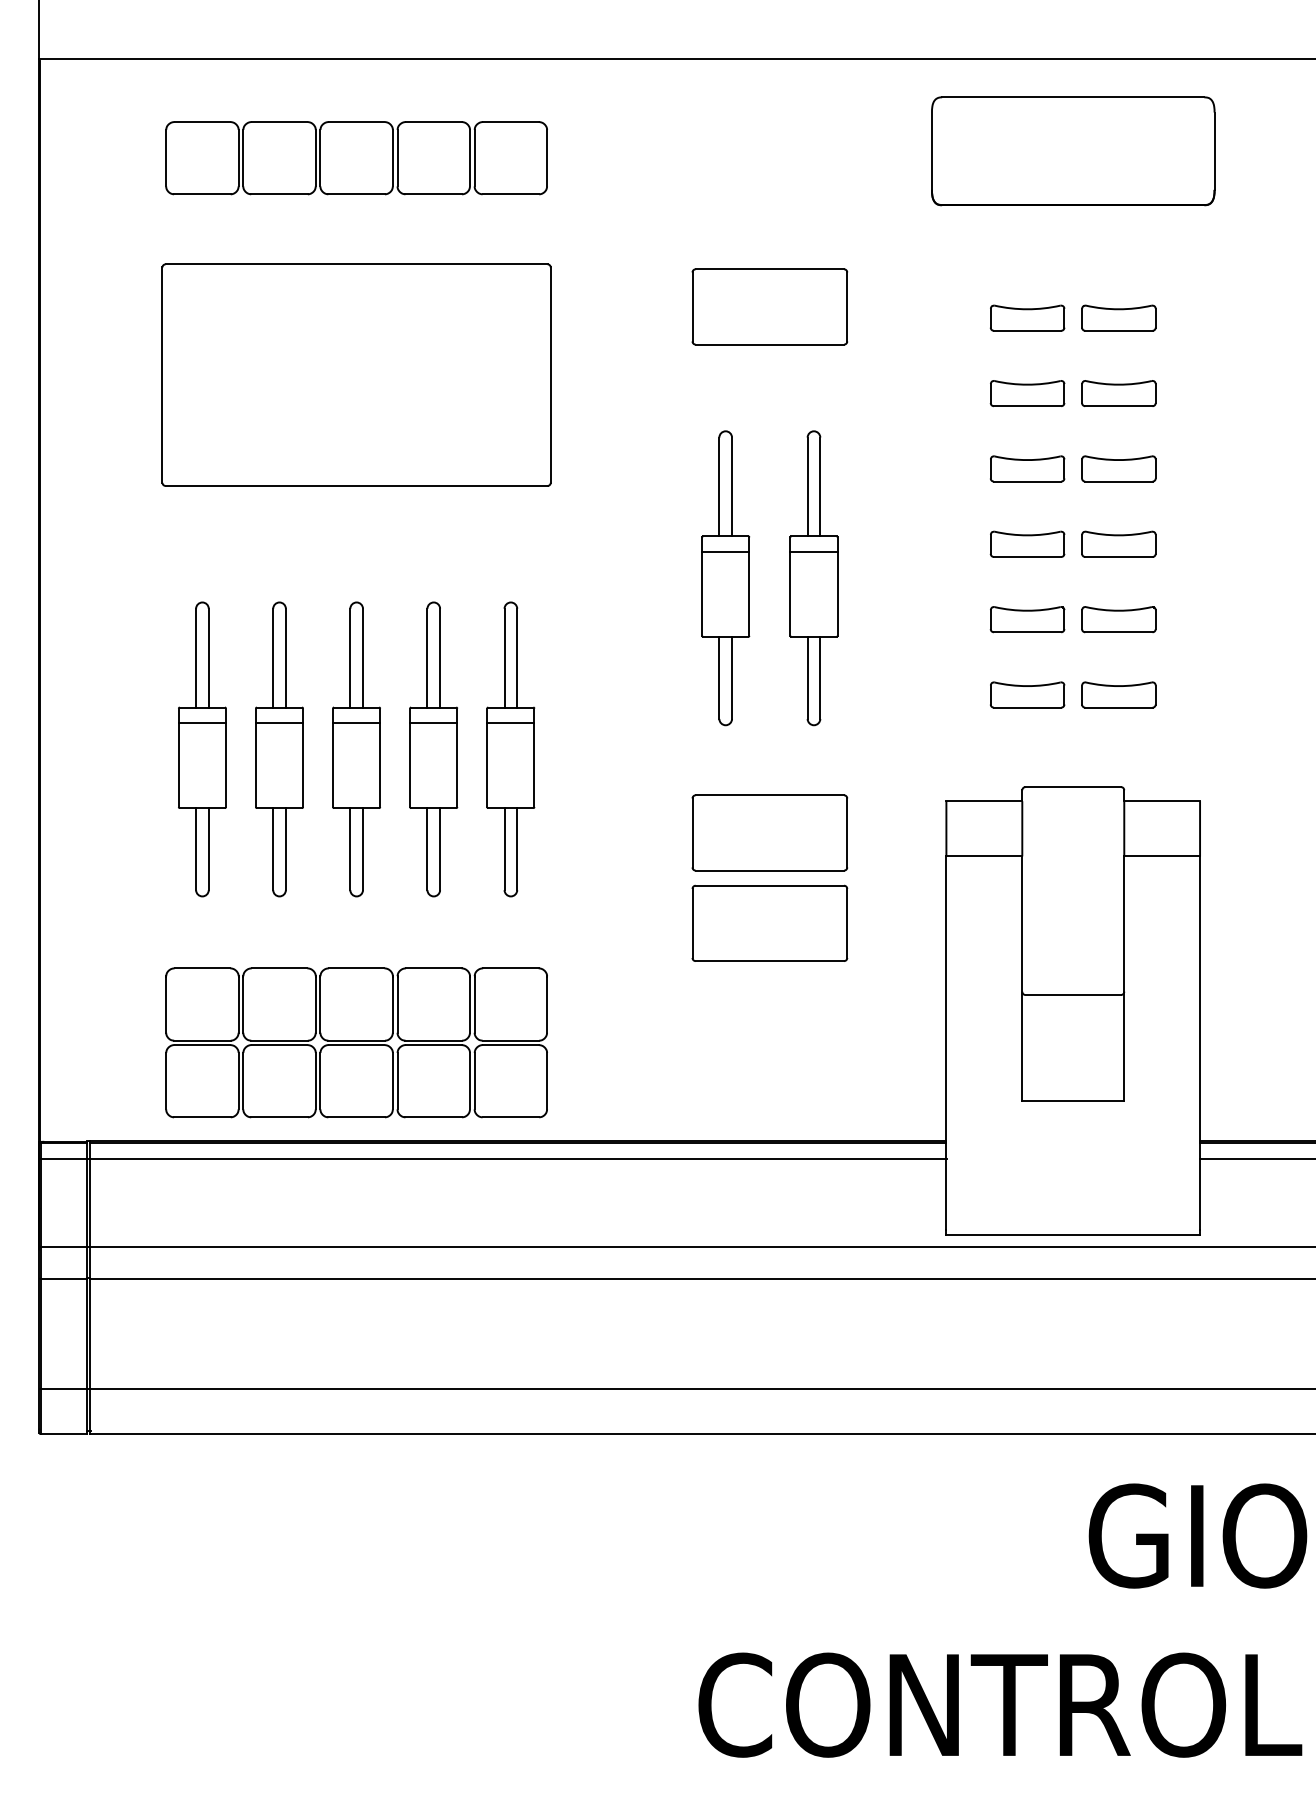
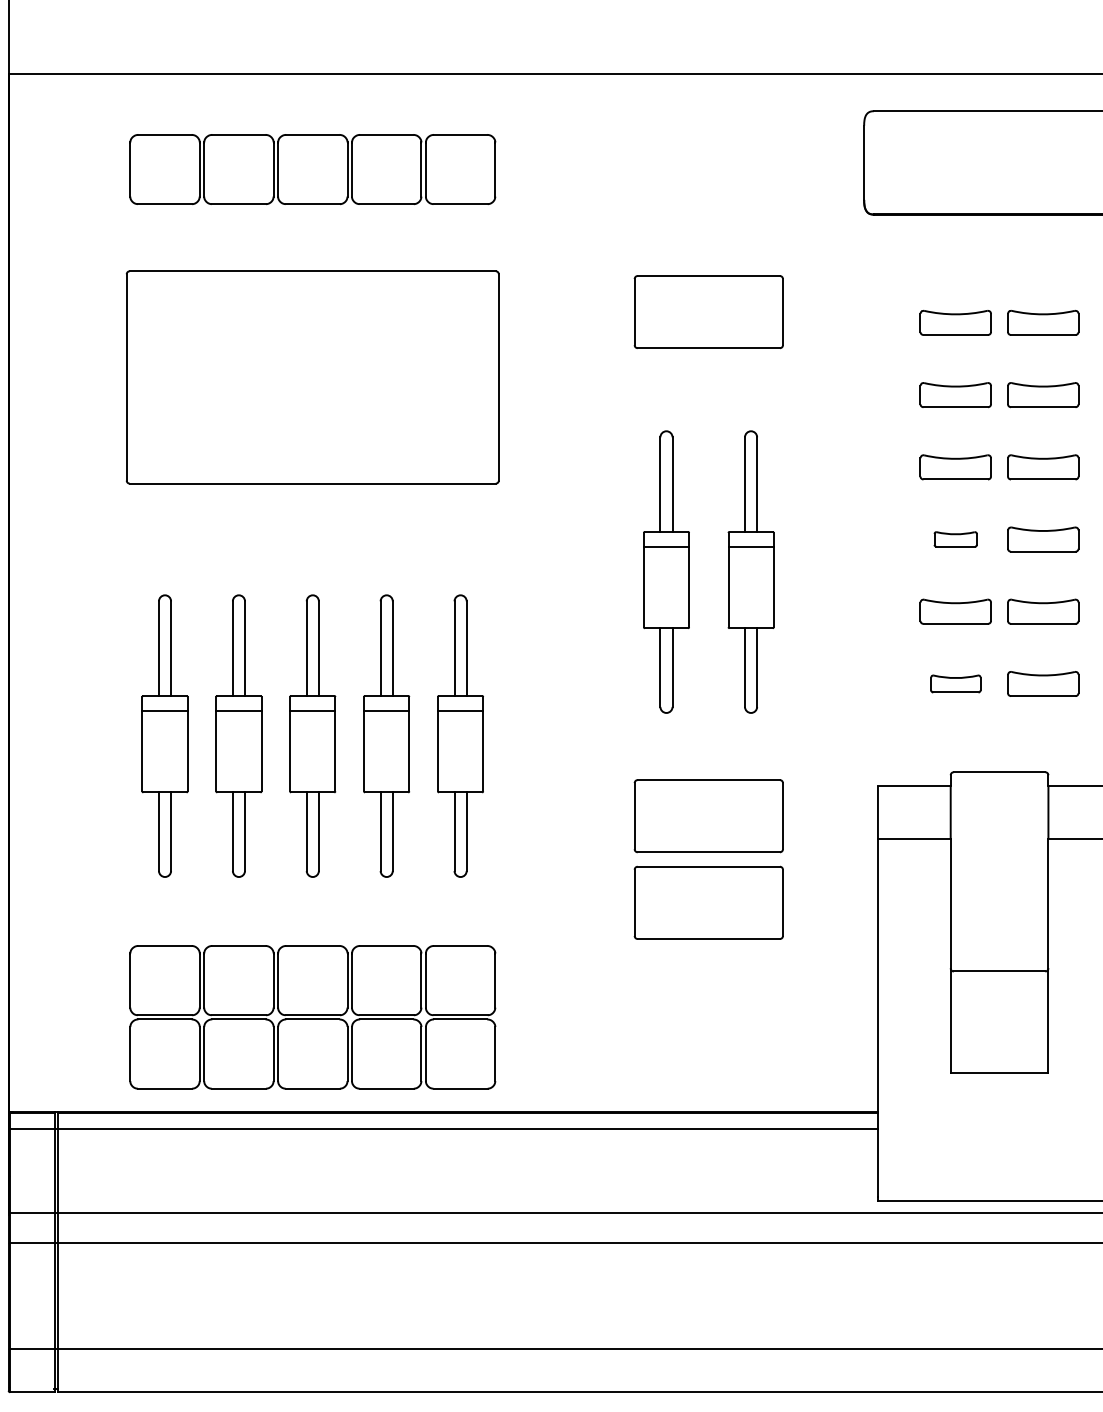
part: (1027, 543) -> (955, 538), size x0.6
part: (1027, 694) -> (955, 683), size x0.7

